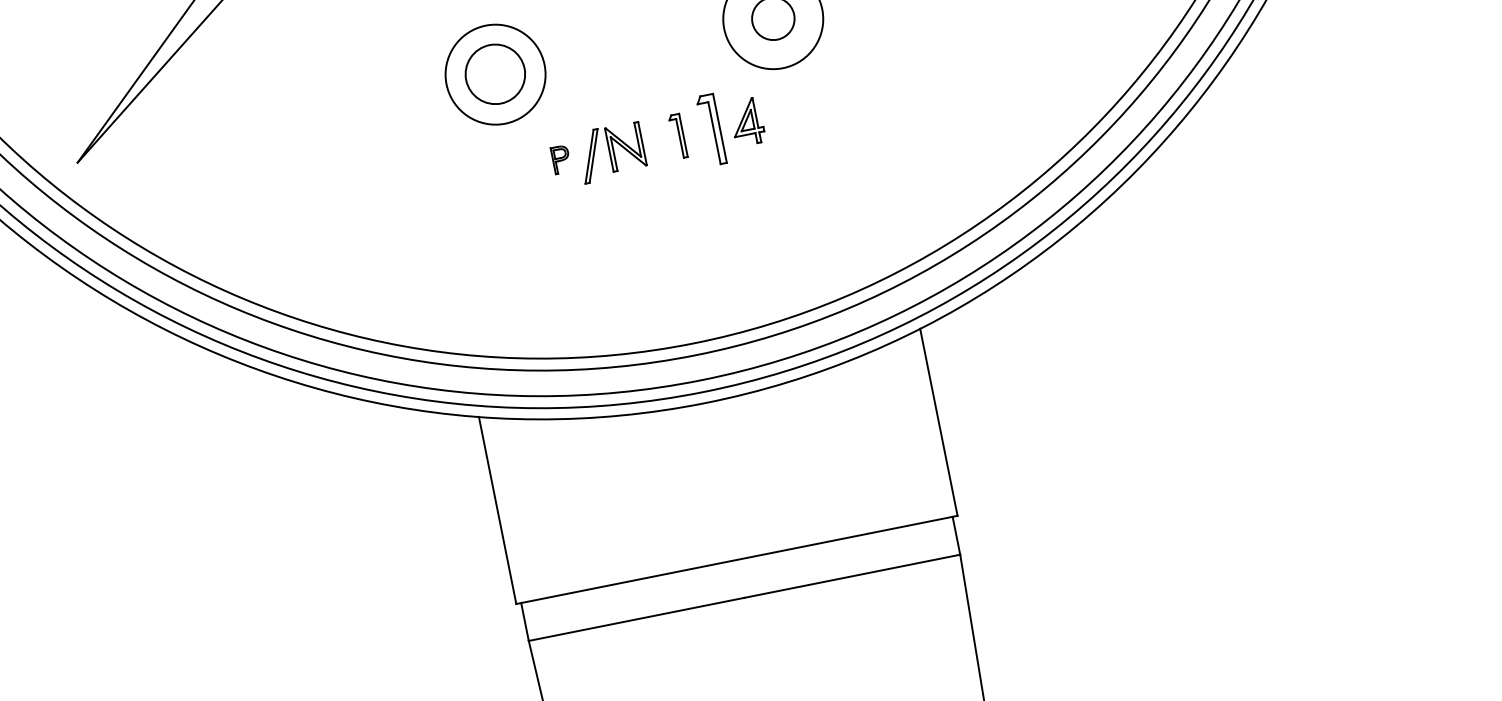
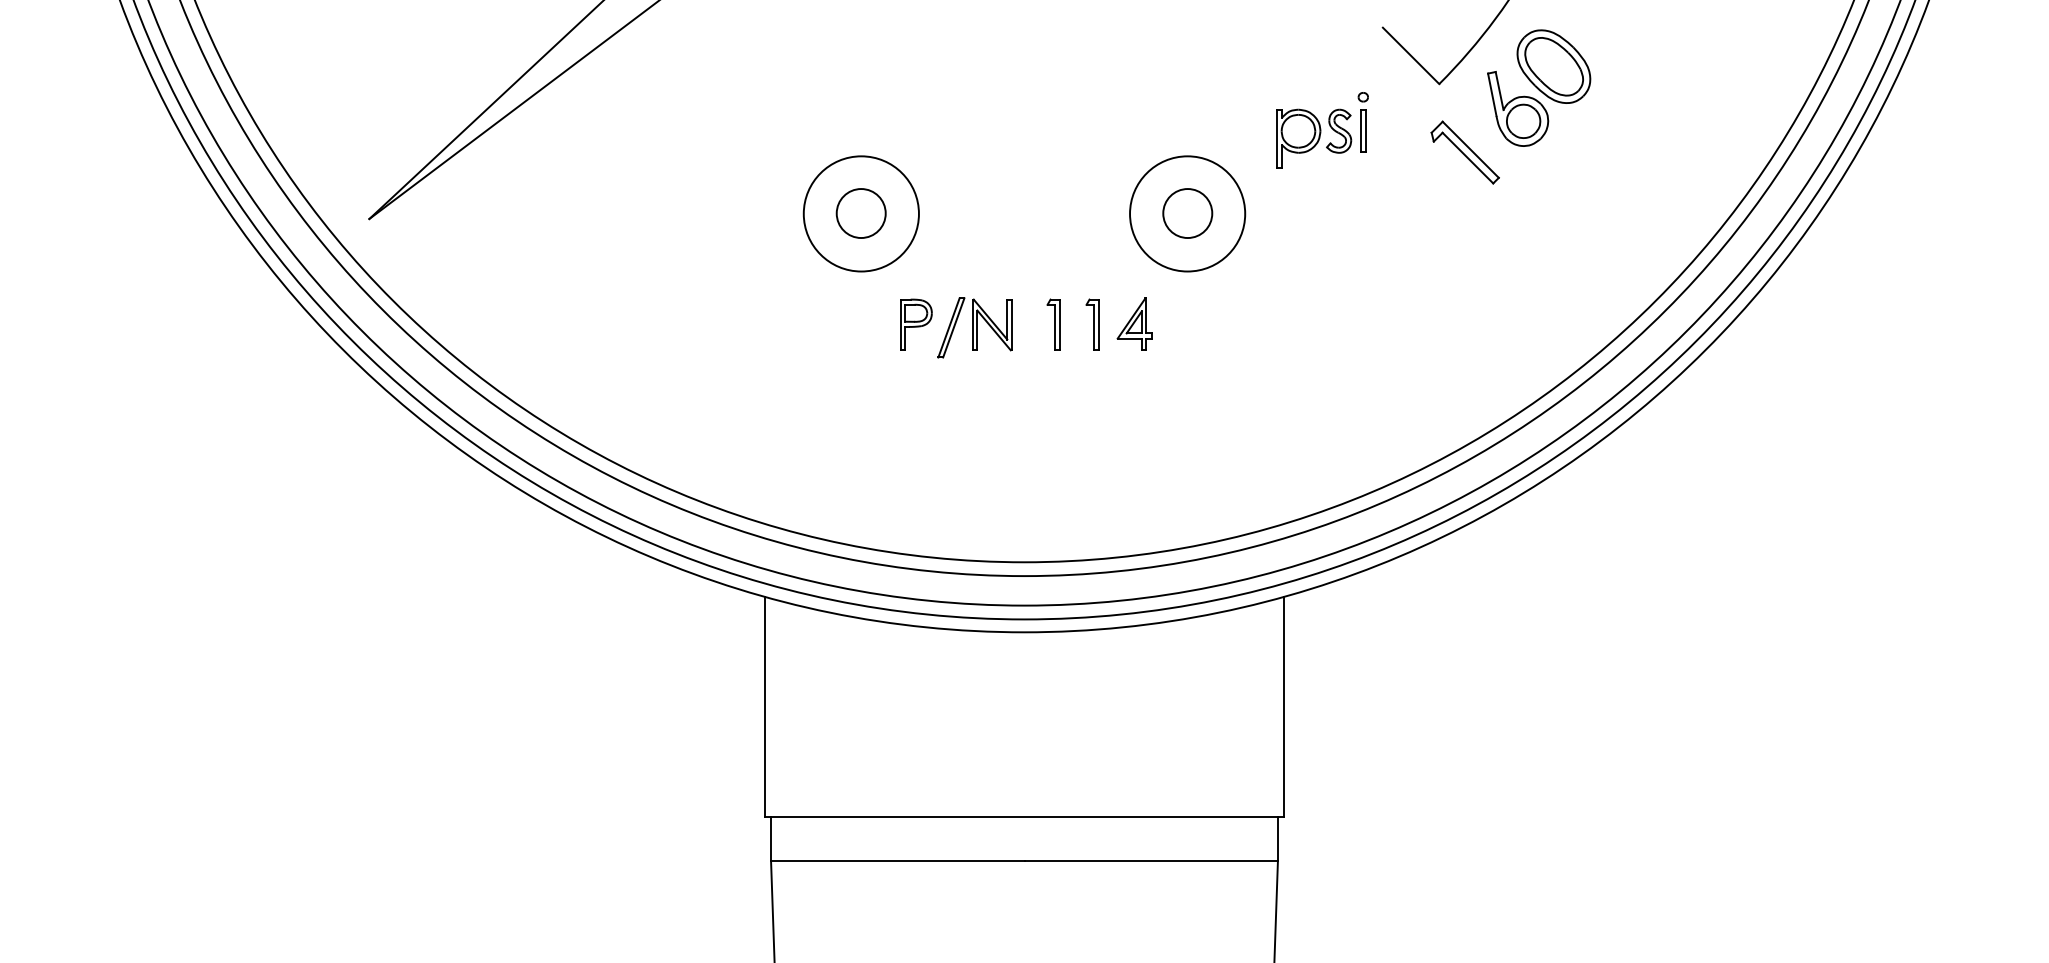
circle: (494, 74) -> (860, 213), size x0.71
part: (711, 129) -> (1092, 324), size x0.62
part: (561, 159) -> (916, 324), size x1.67

